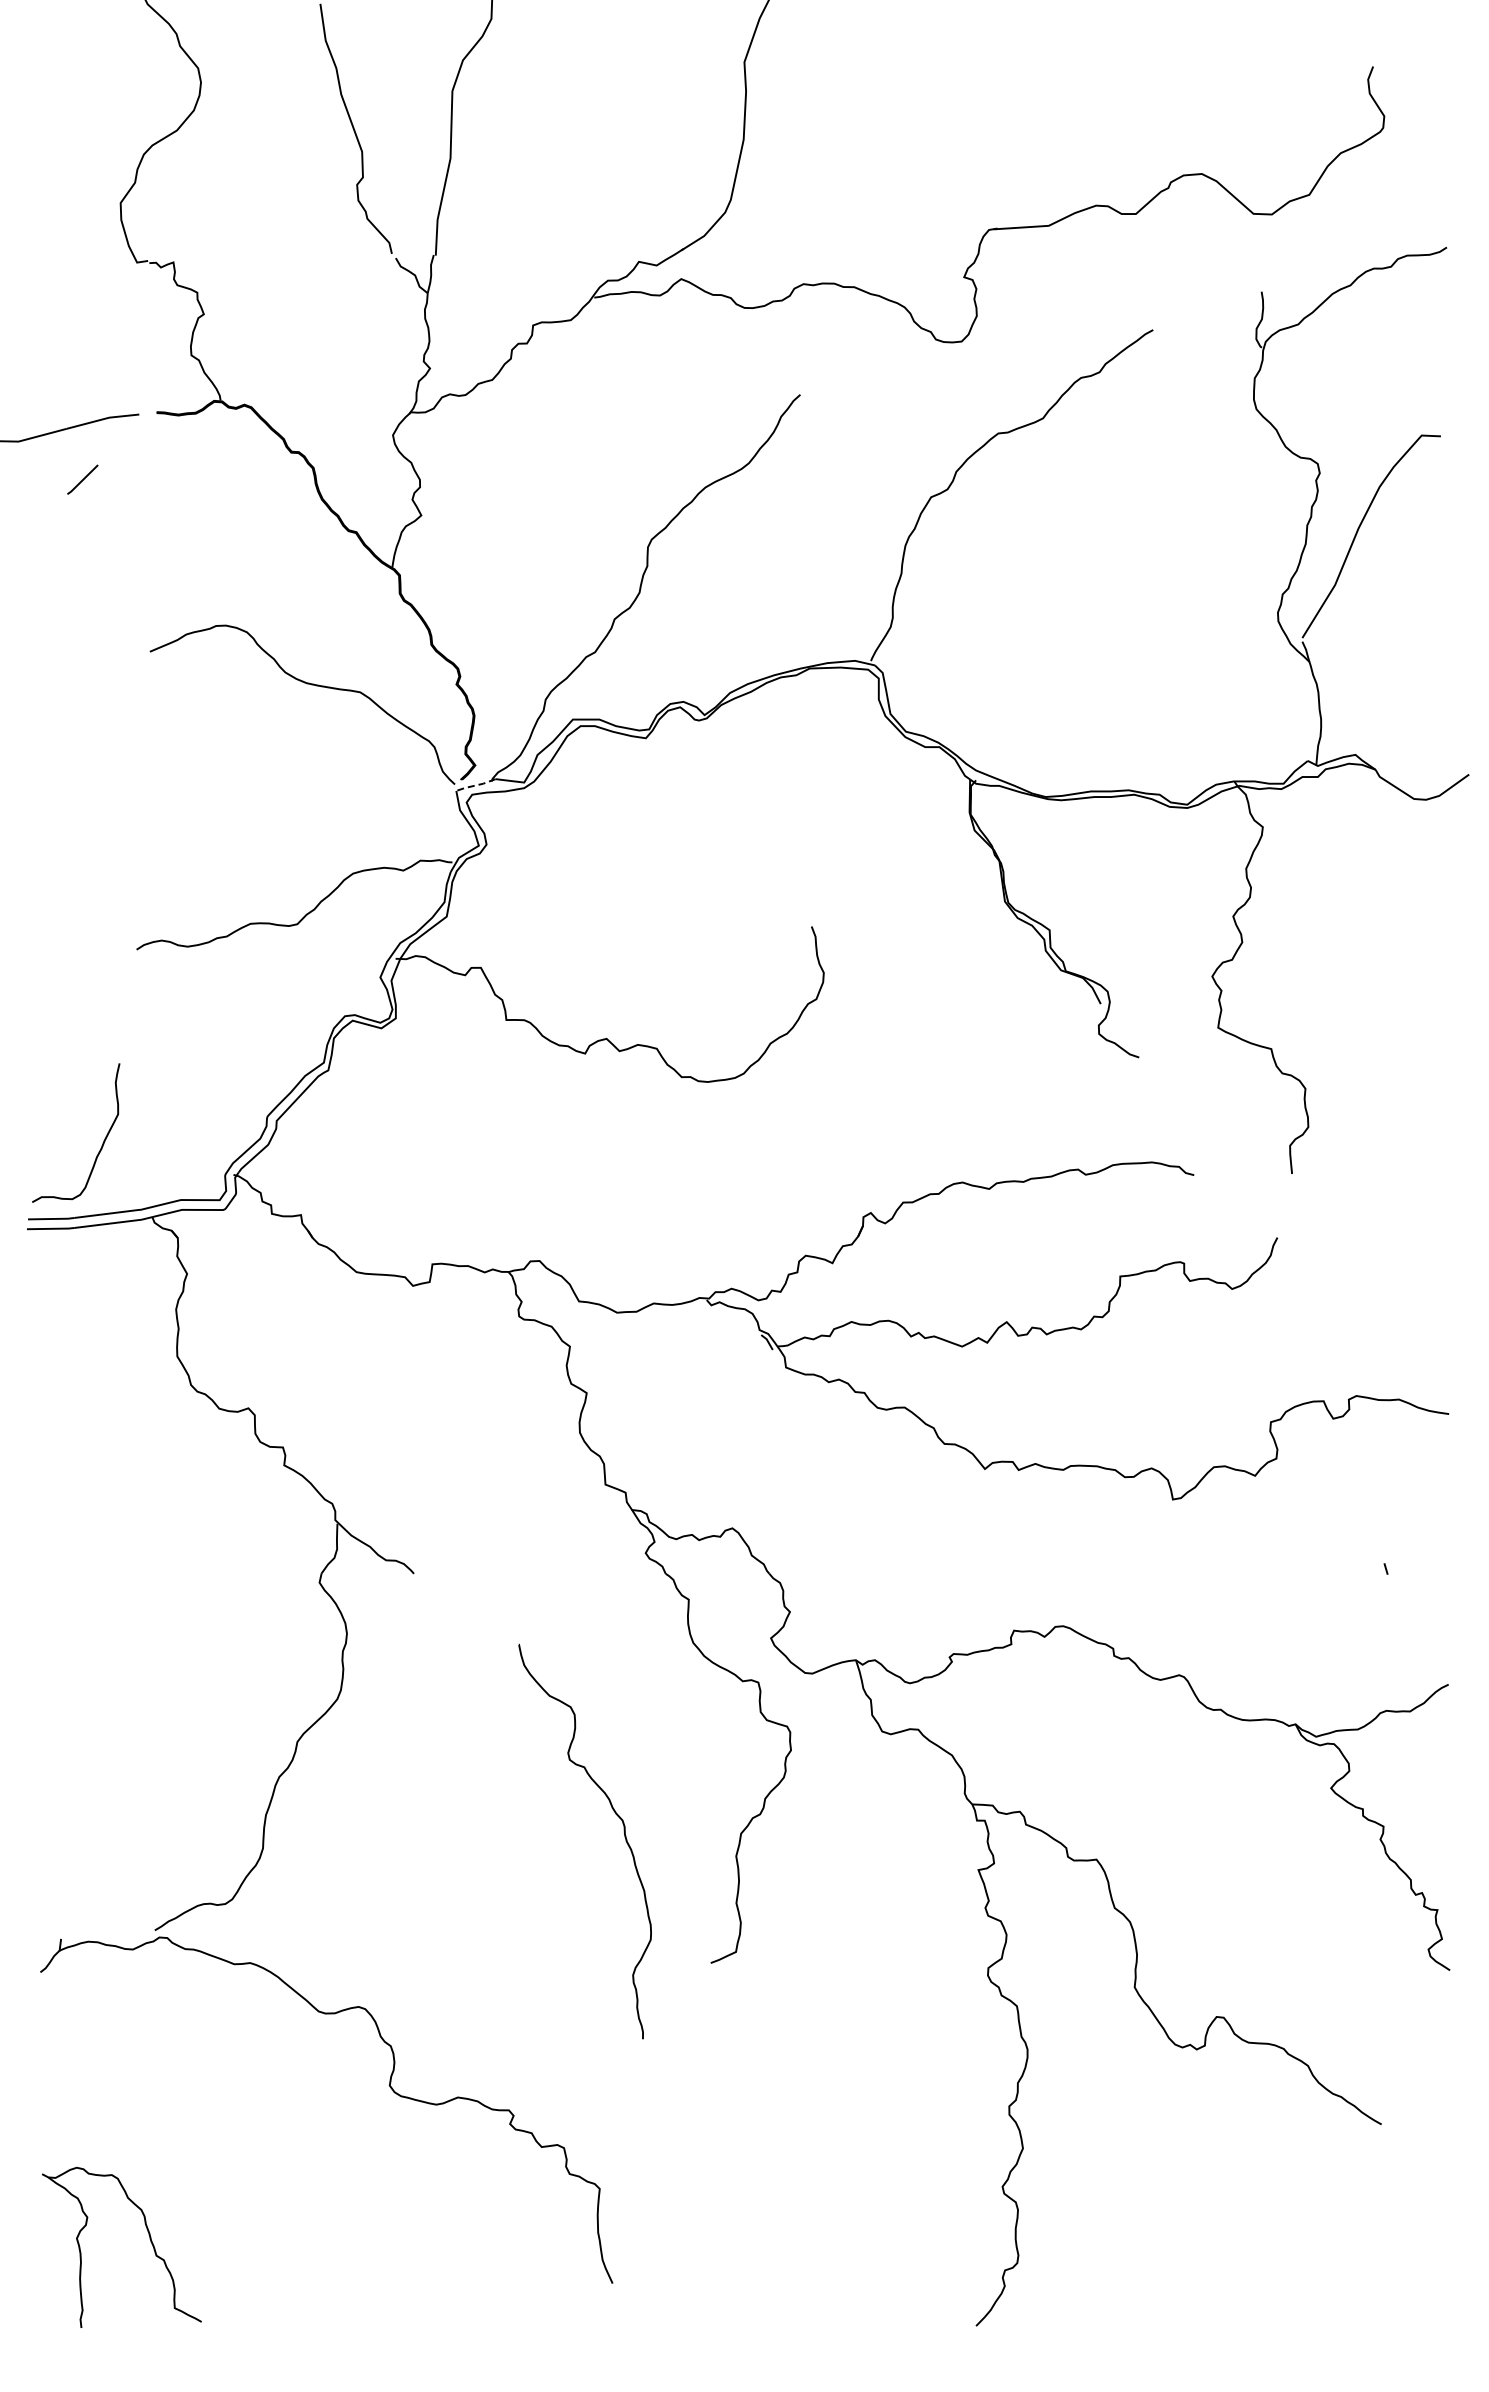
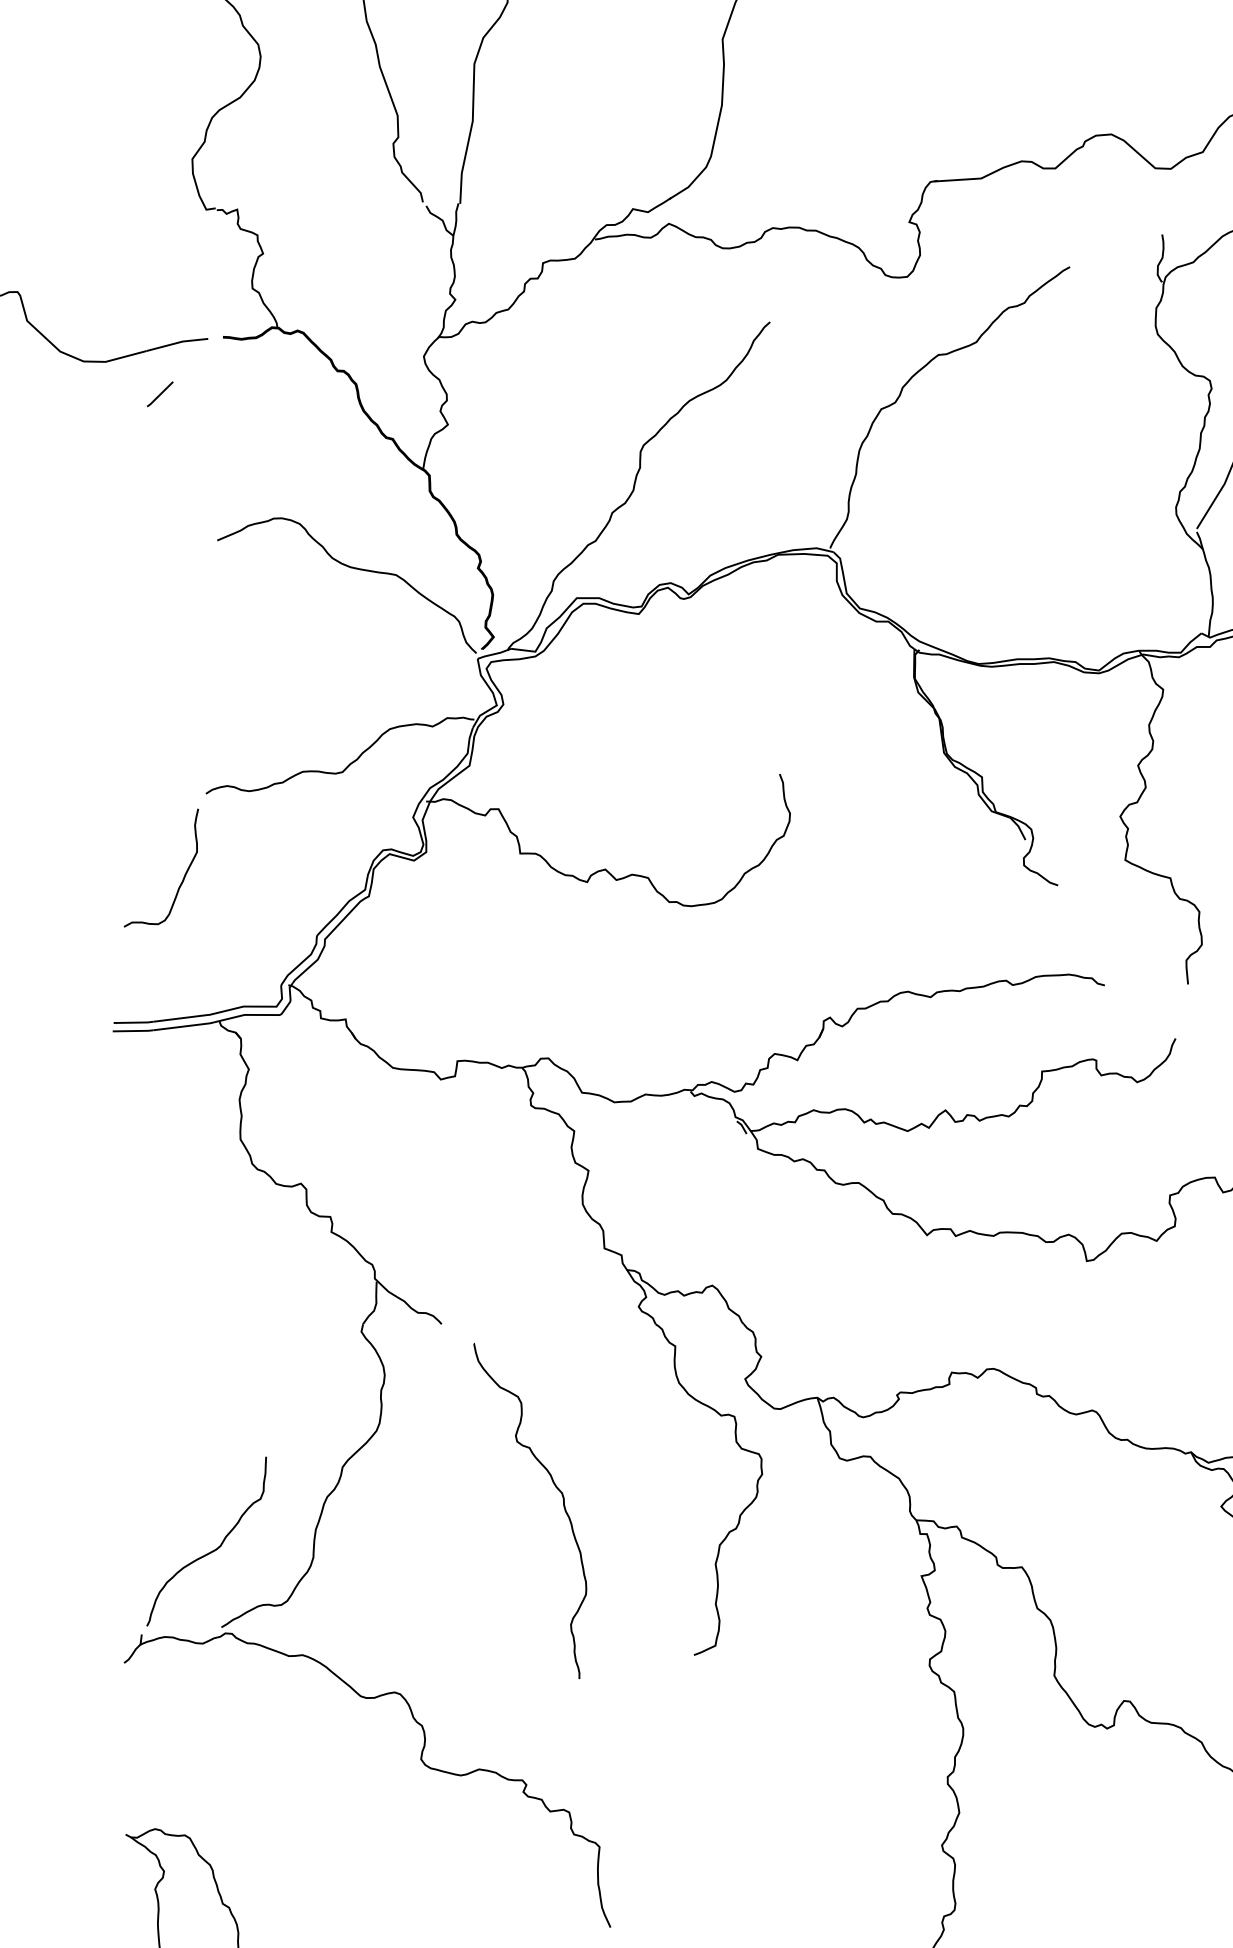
line: (475, 785) -> (494, 654), dashed -> solid
curve: (103, 1140) -> (184, 874), moved
curve: (624, 1837) -> (563, 1507), moved
curve: (143, 1840) -> (211, 1550), added

